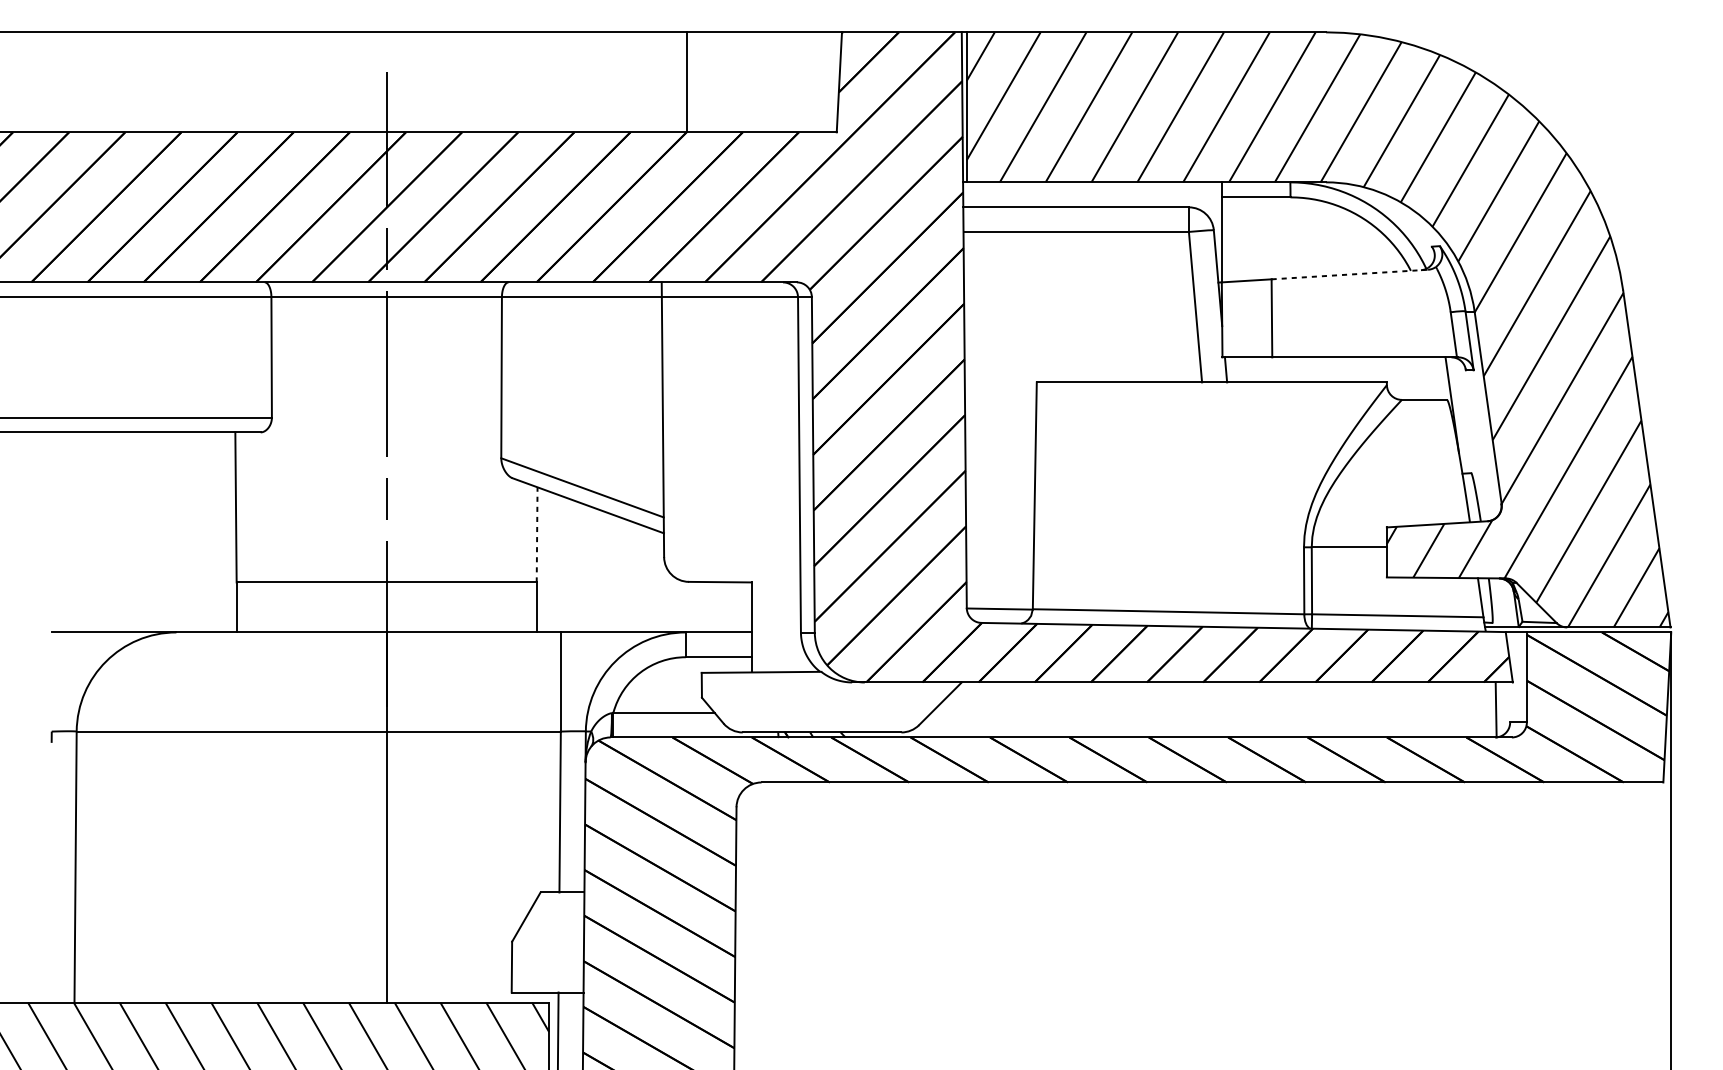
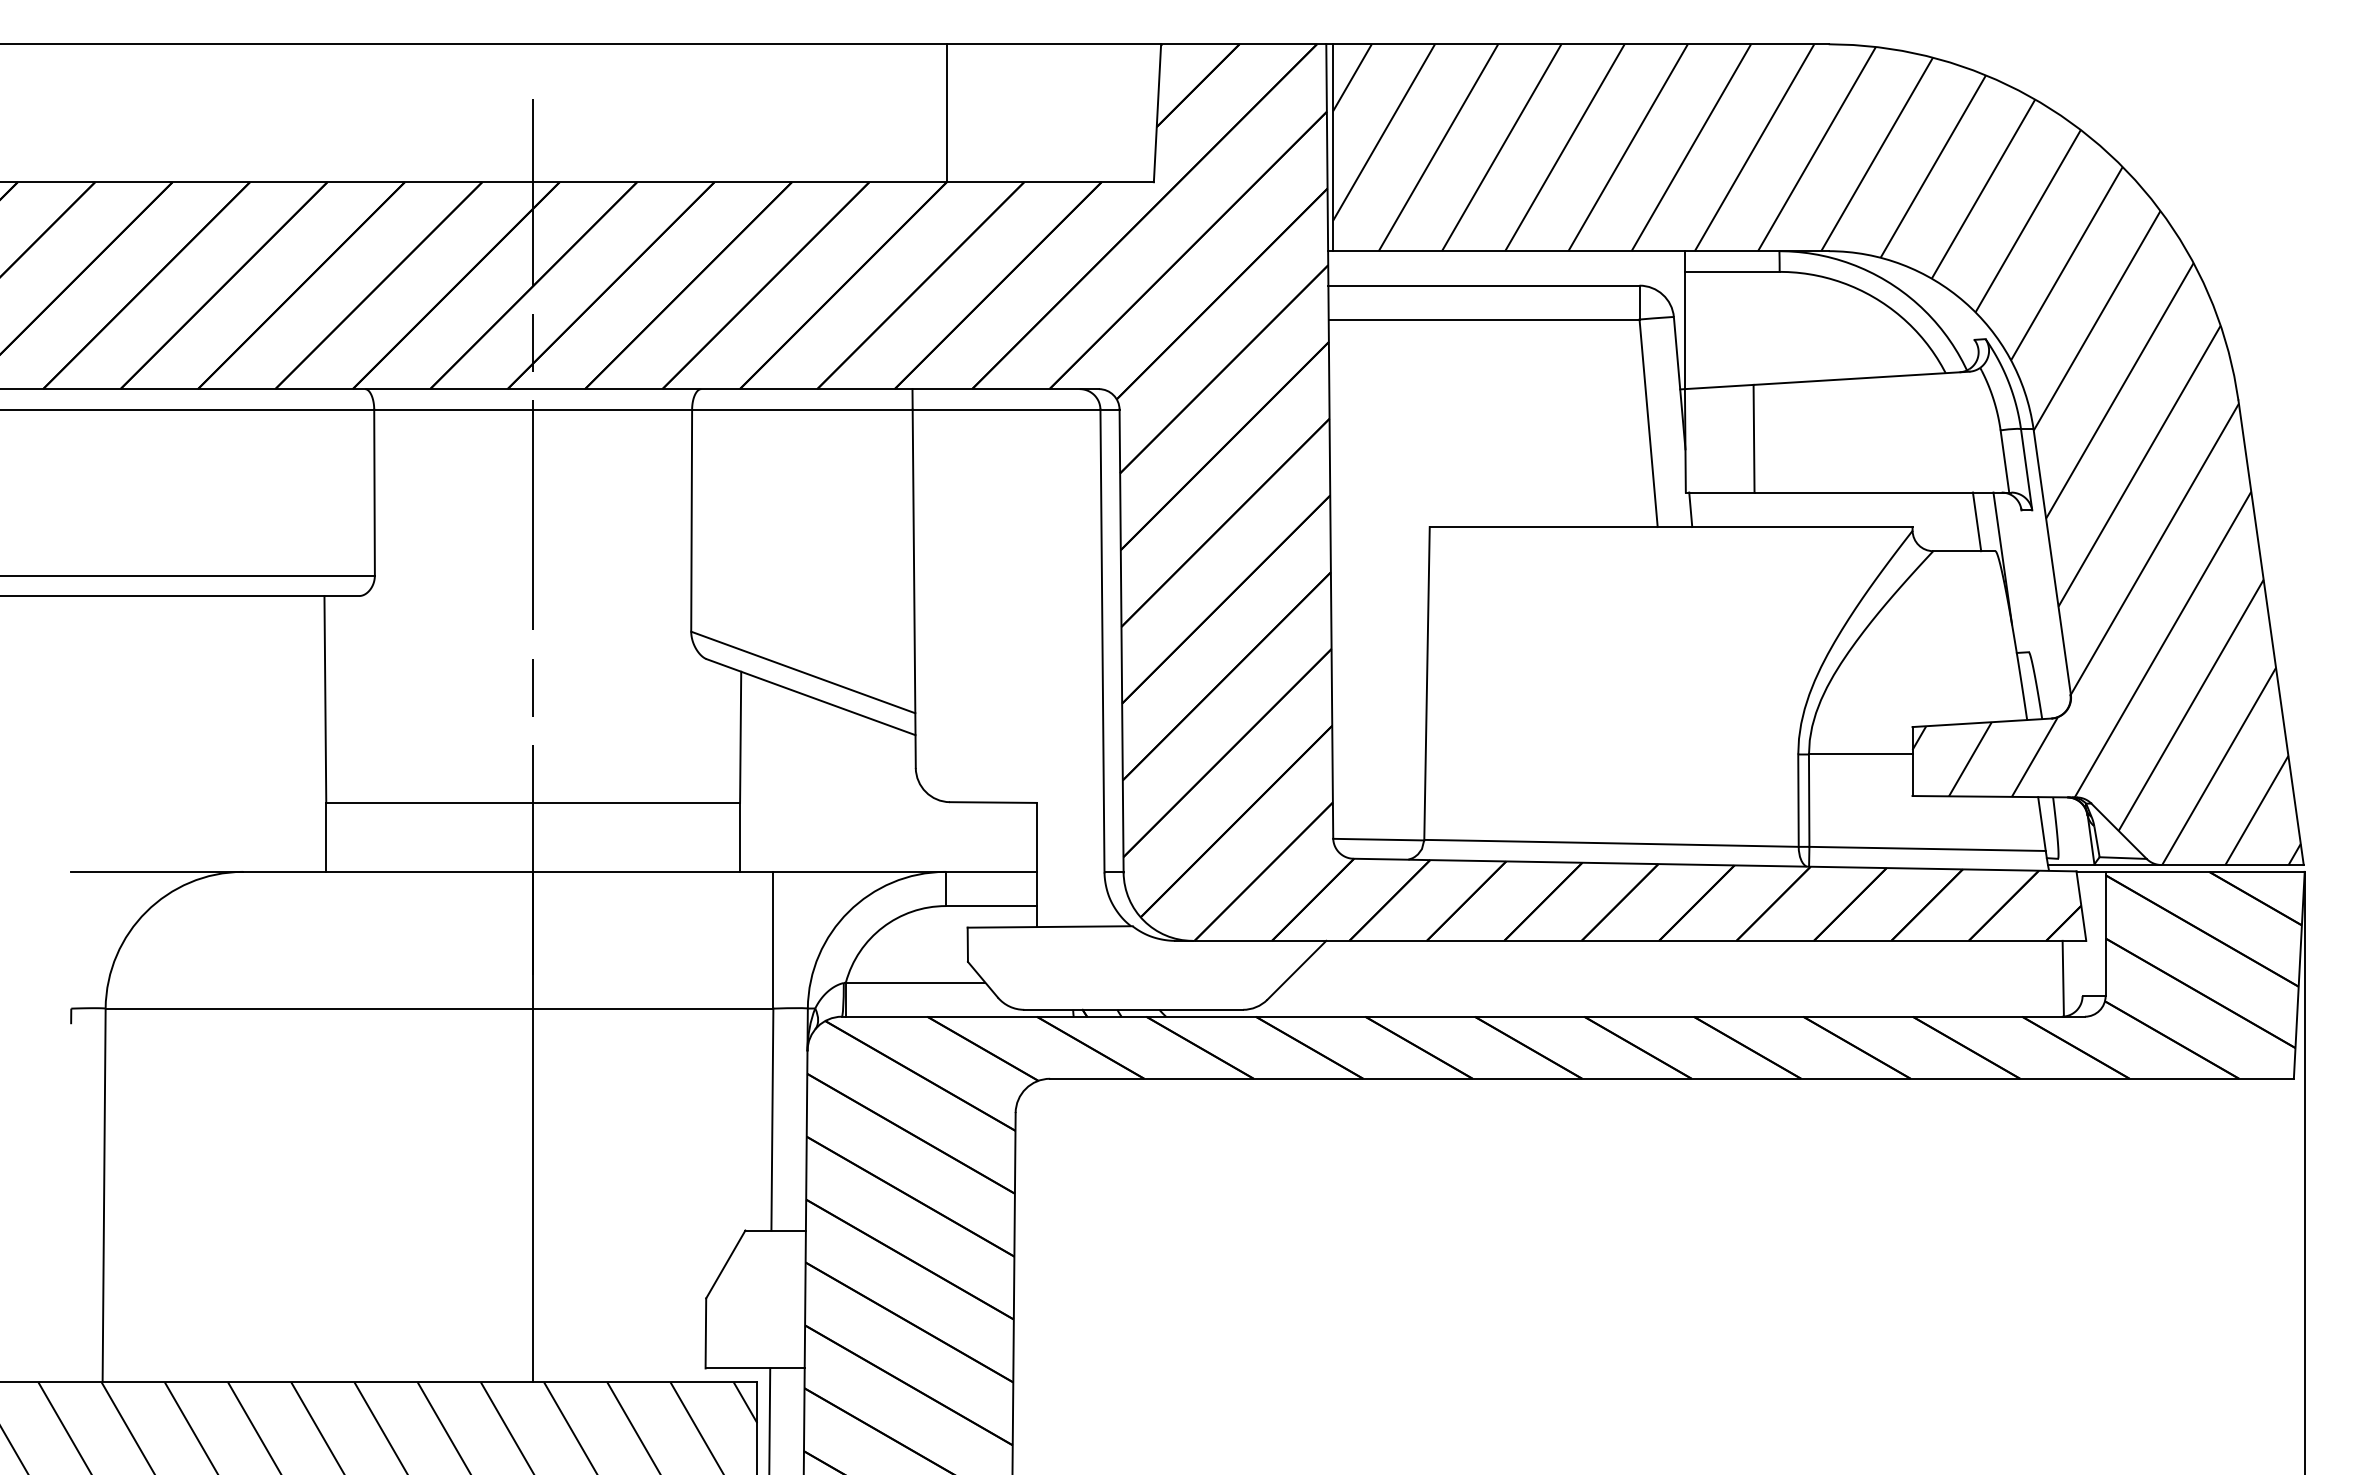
line: (1349, 274) -> (1861, 378), dashed -> solid
line: (1433, 378) -> (1976, 521), added
line: (537, 535) -> (740, 737), dashed -> solid

